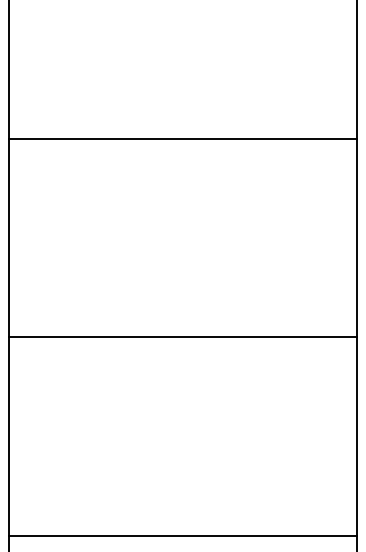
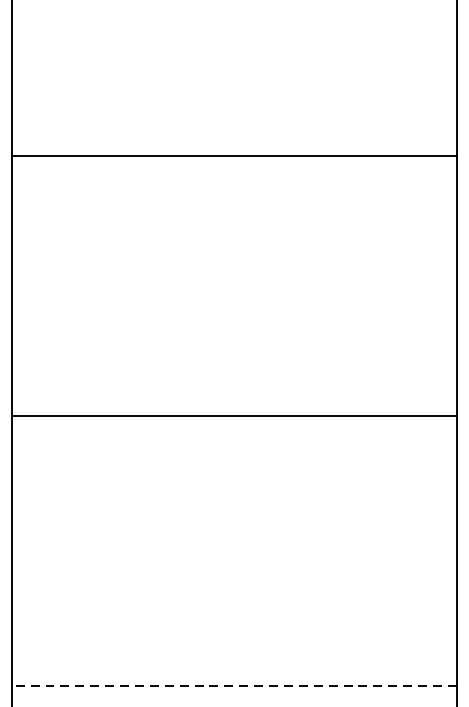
line: (182, 139) -> (233, 156), moved
line: (182, 337) -> (233, 415), moved
line: (182, 535) -> (233, 686), solid -> dashed

